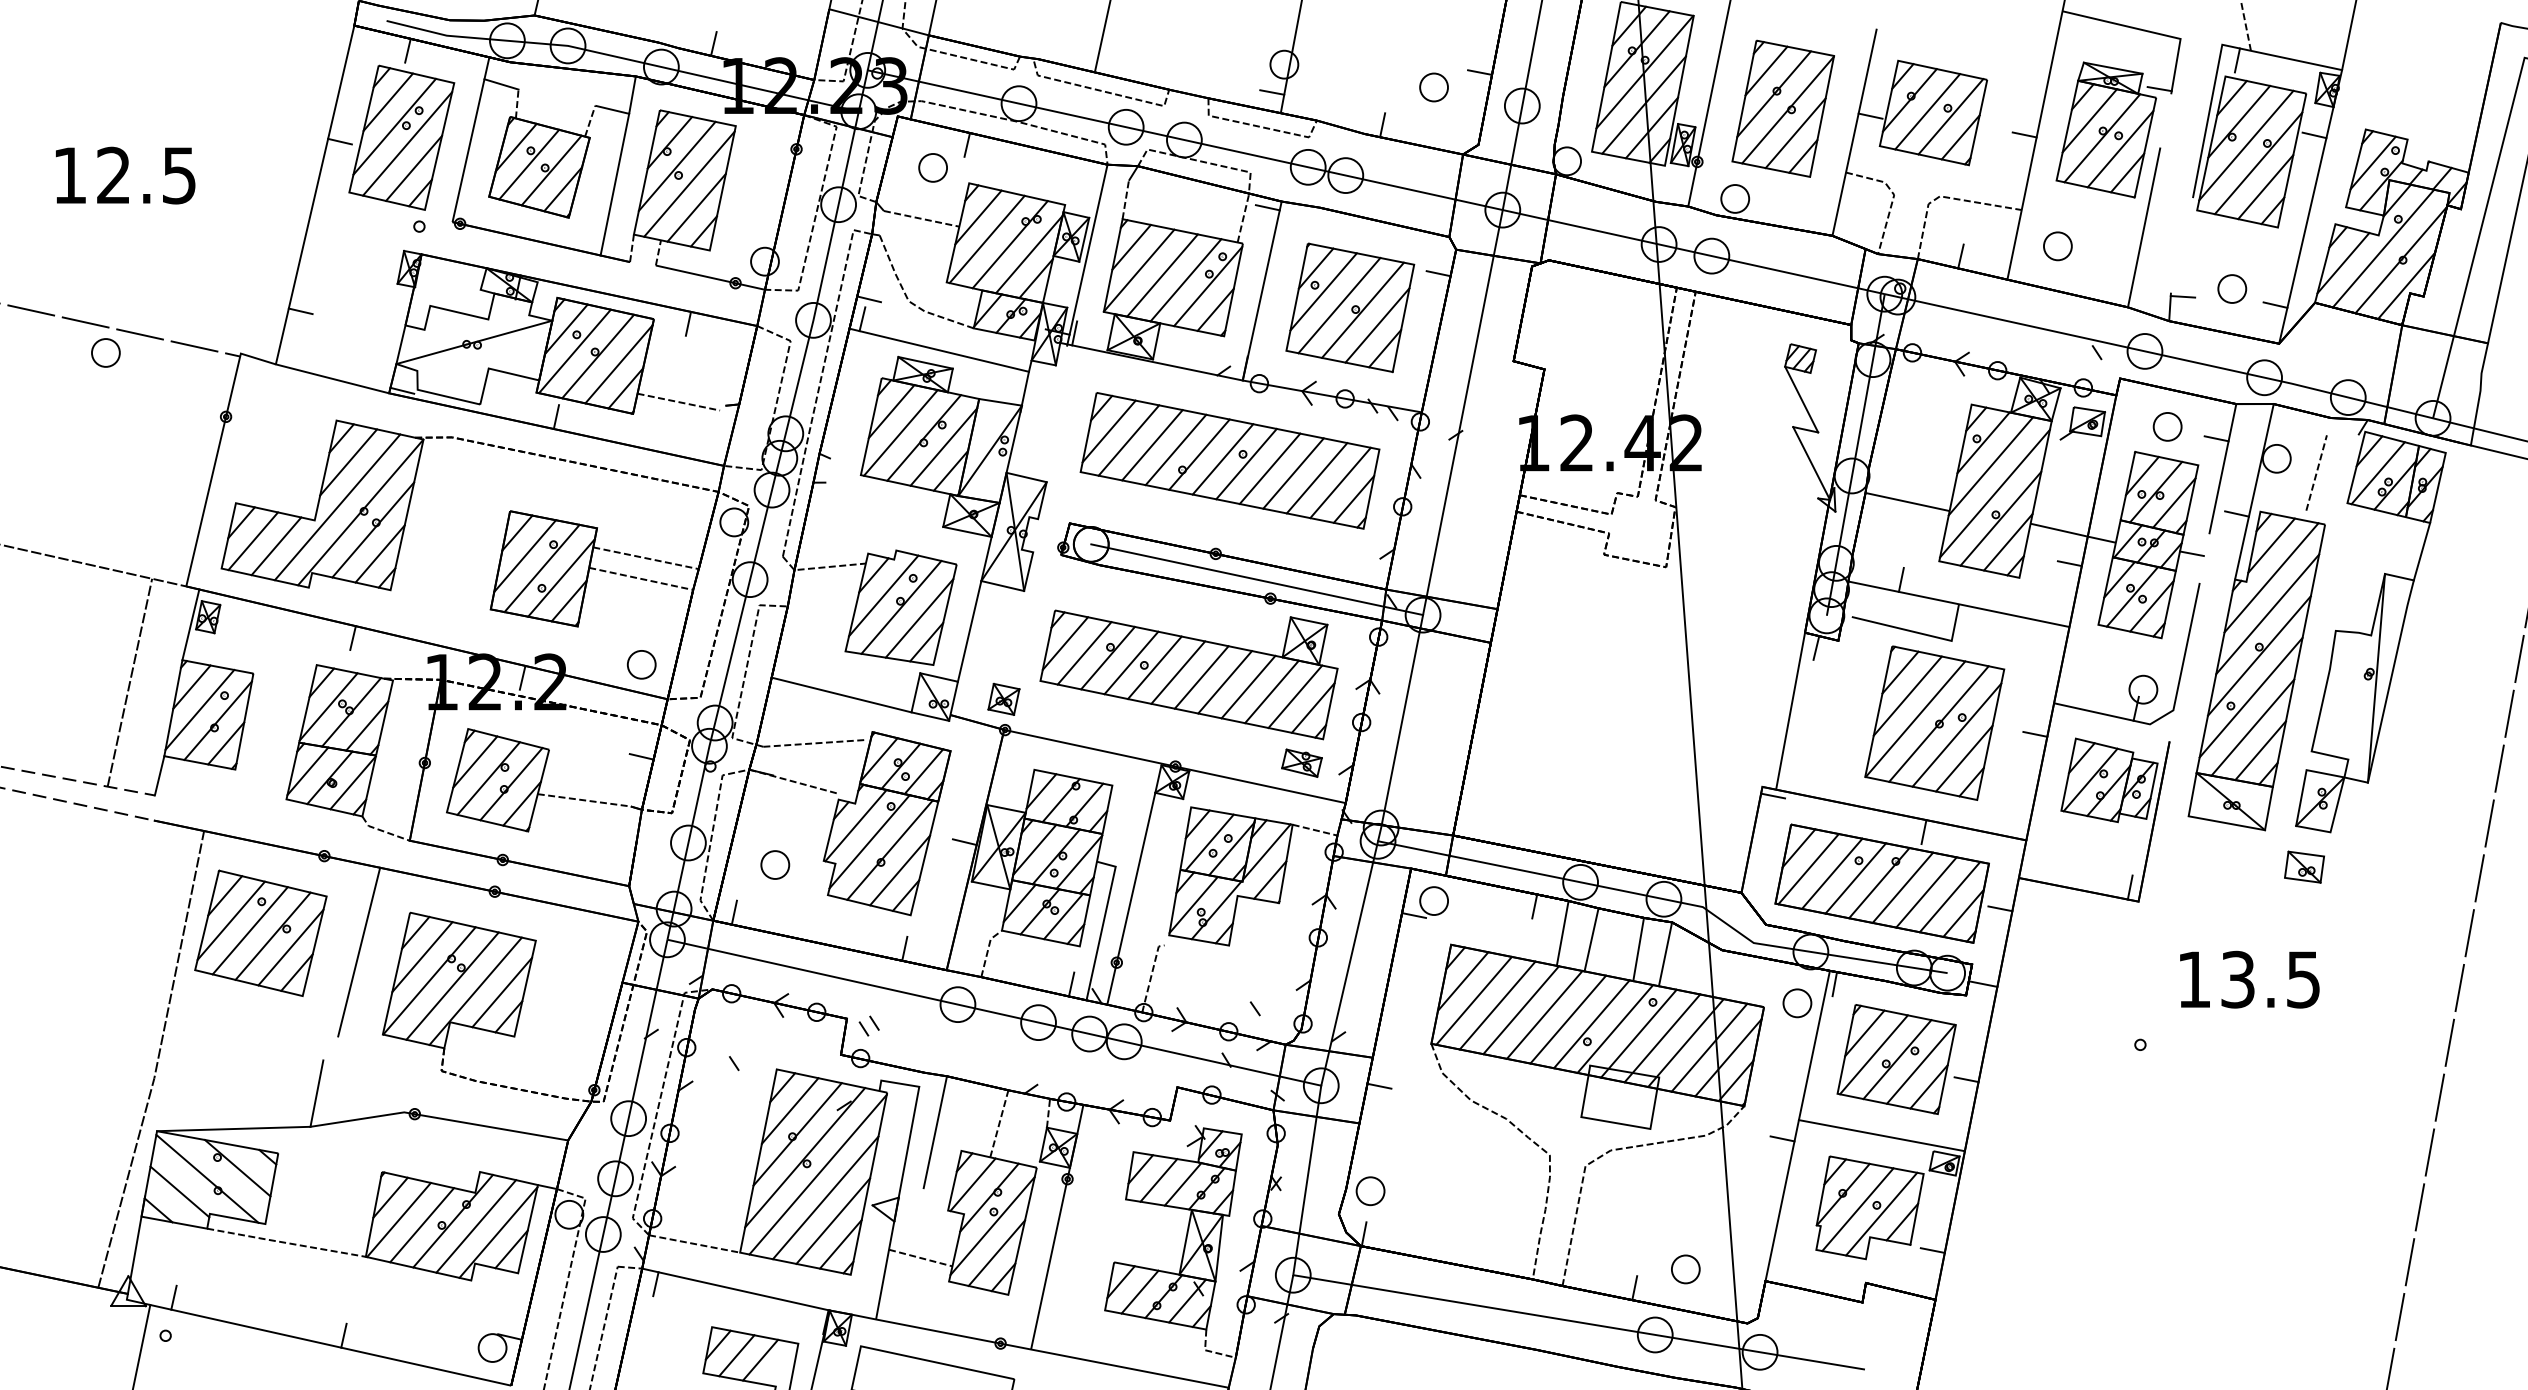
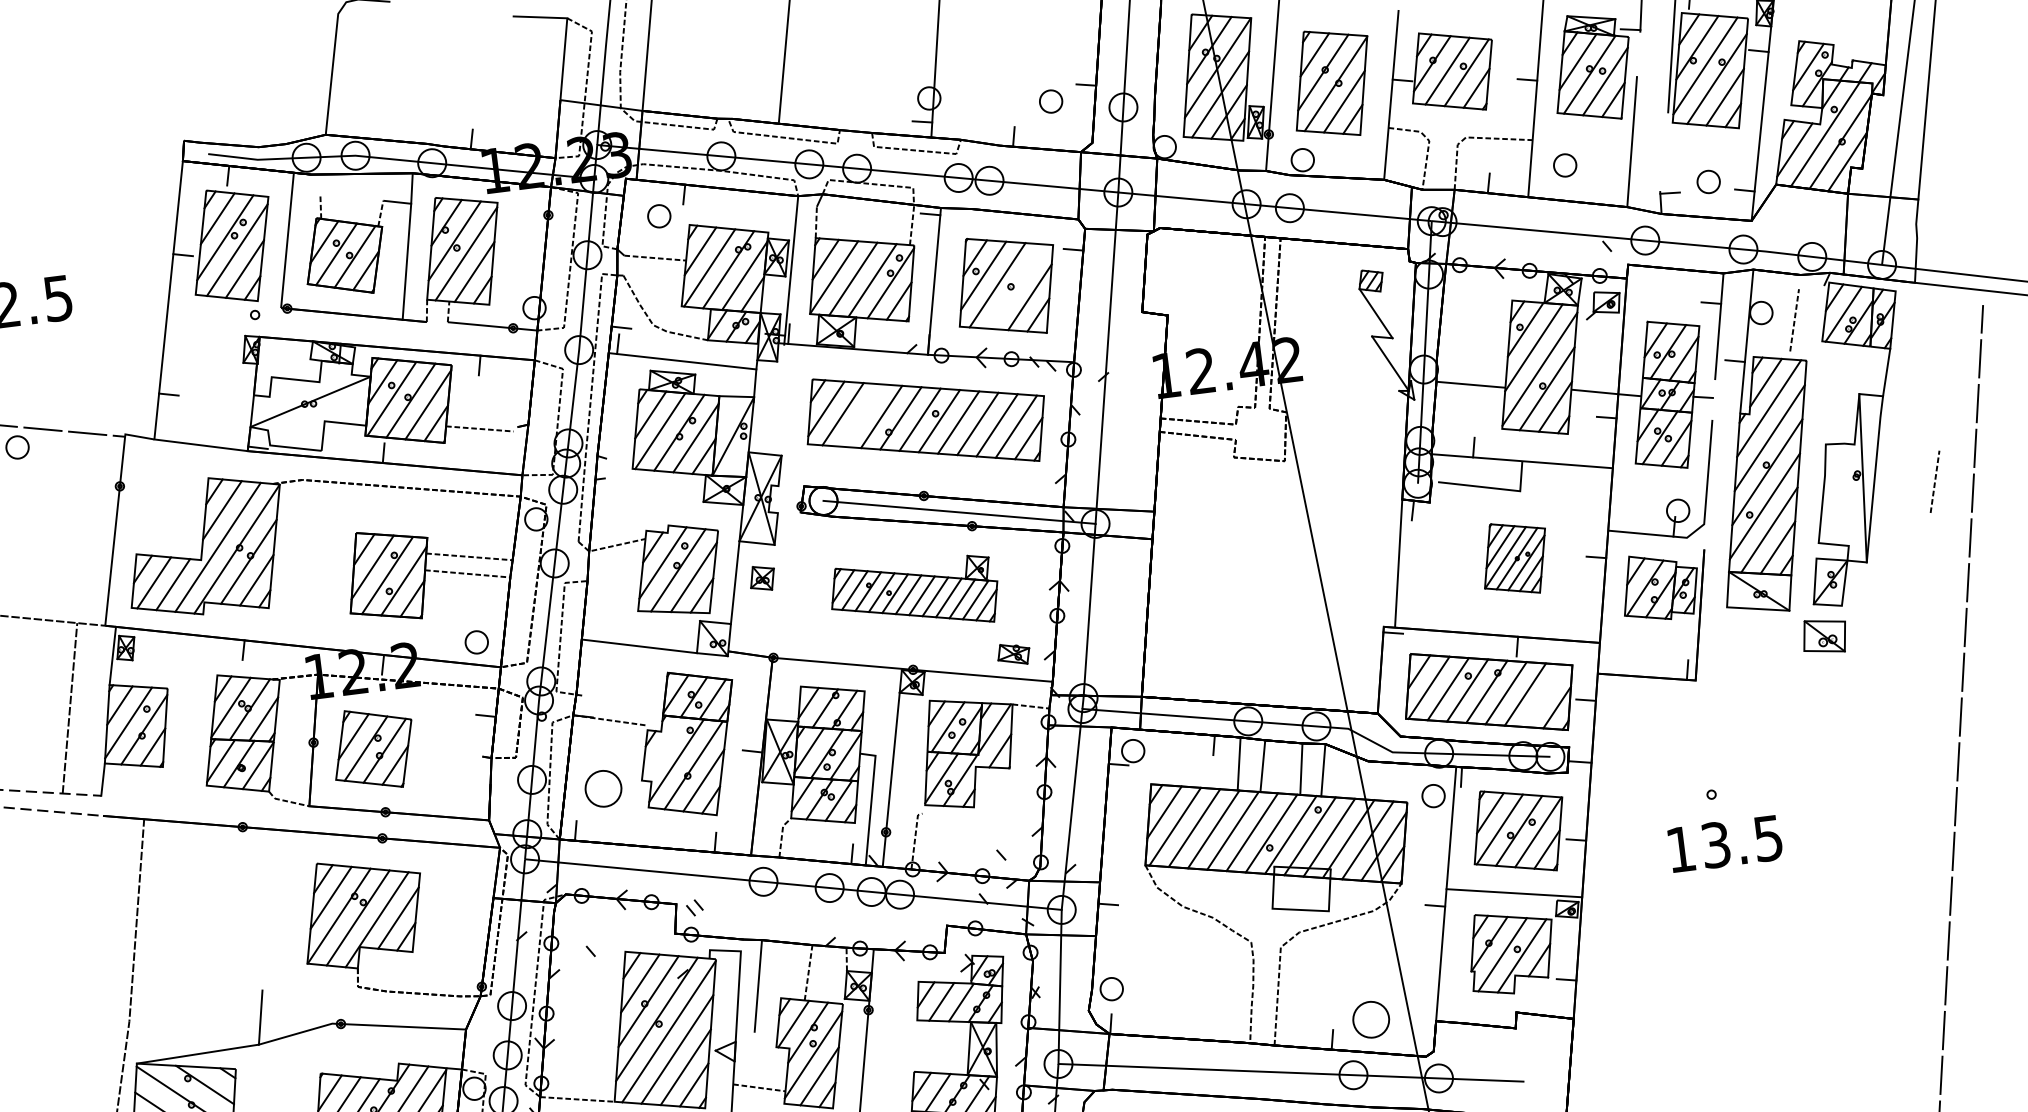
line: (501, 84) -> (306, 193), removed
line: (1362, 309) -> (1016, 286), removed
part: (2167, 426) -> (1670, 298), removed
line: (1152, 445) -> (862, 415), removed
part: (1188, 674) -> (914, 594), size x0.7
line: (2464, 694) -> (1934, 482), added
part: (1003, 698) -> (762, 577), moved
part: (1934, 722) -> (1514, 558), size x0.6
line: (814, 743) -> (622, 687), removed
line: (583, 800) -> (443, 756), removed
line: (855, 825) -> (663, 749), removed
part: (775, 864) -> (603, 788), size x1.6
part: (2304, 866) -> (1824, 635), size x1.4
line: (1949, 897) -> (1544, 696), removed
part: (260, 932) -> (199, 894), removed
line: (359, 951) -> (280, 899), removed
text: (2249, 979) -> (1725, 843), moved
part: (1685, 1269) -> (1371, 1019), size x1.6

